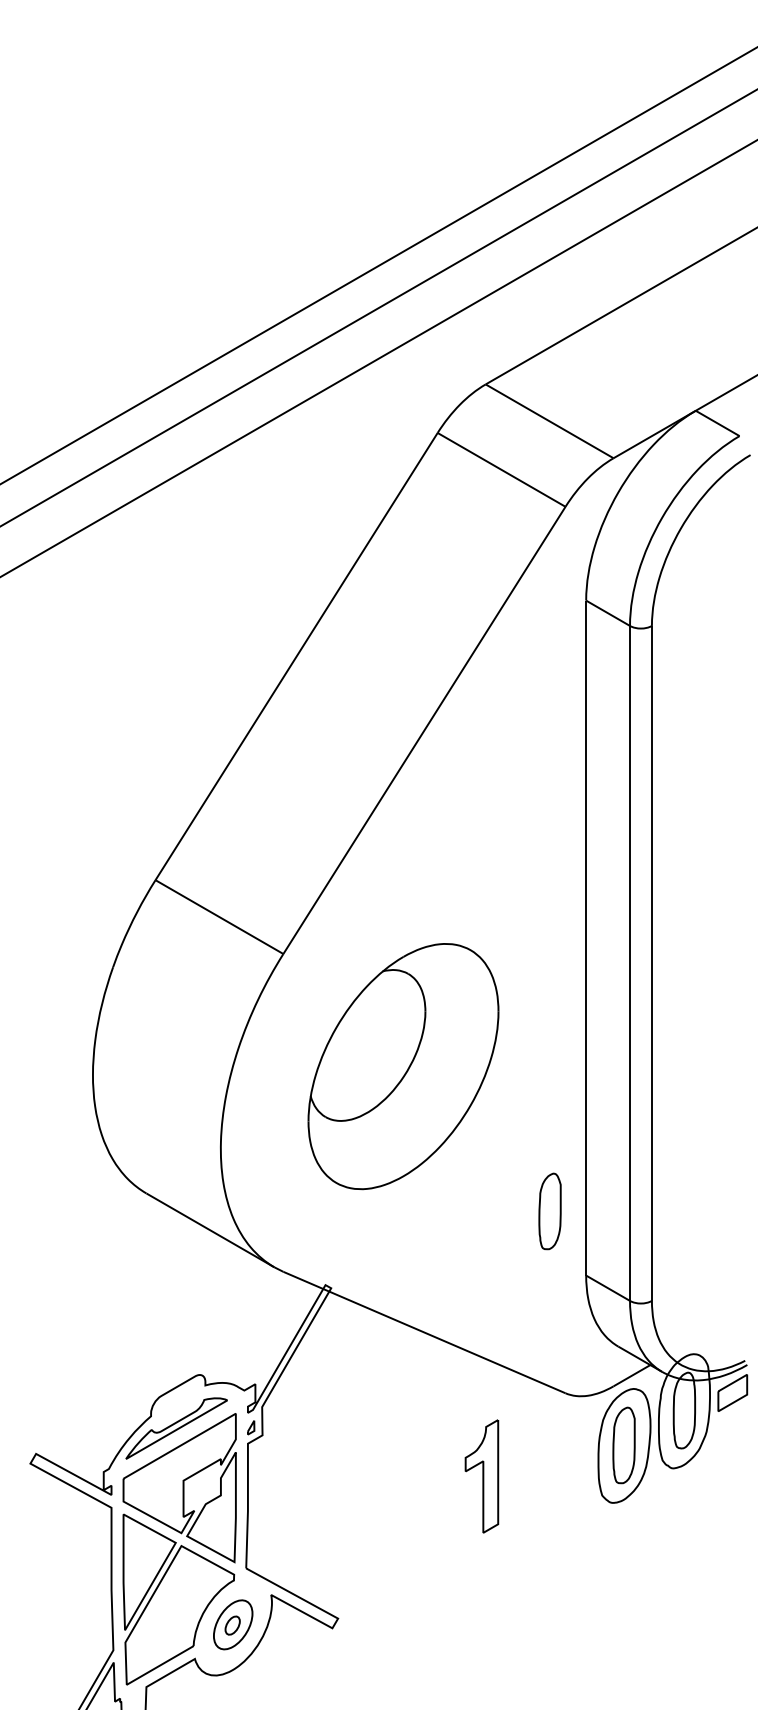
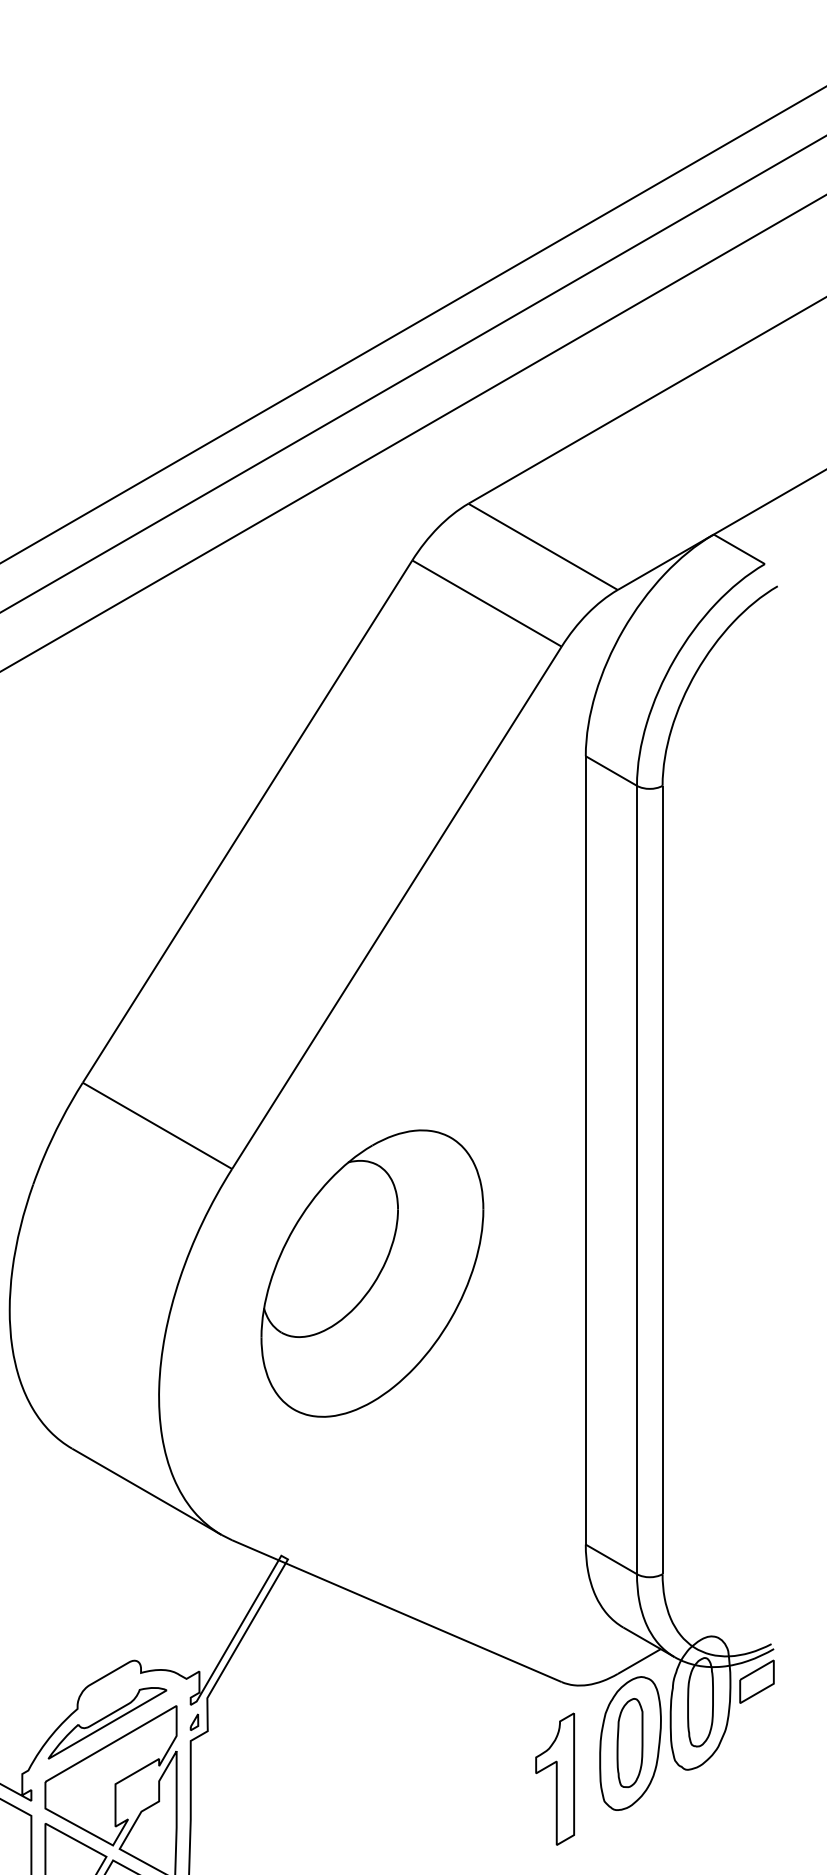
part: (403, 1066) -> (372, 1273), moved
part: (549, 1211) -> (542, 1469), removed
part: (481, 1476) -> (554, 1779), moved

